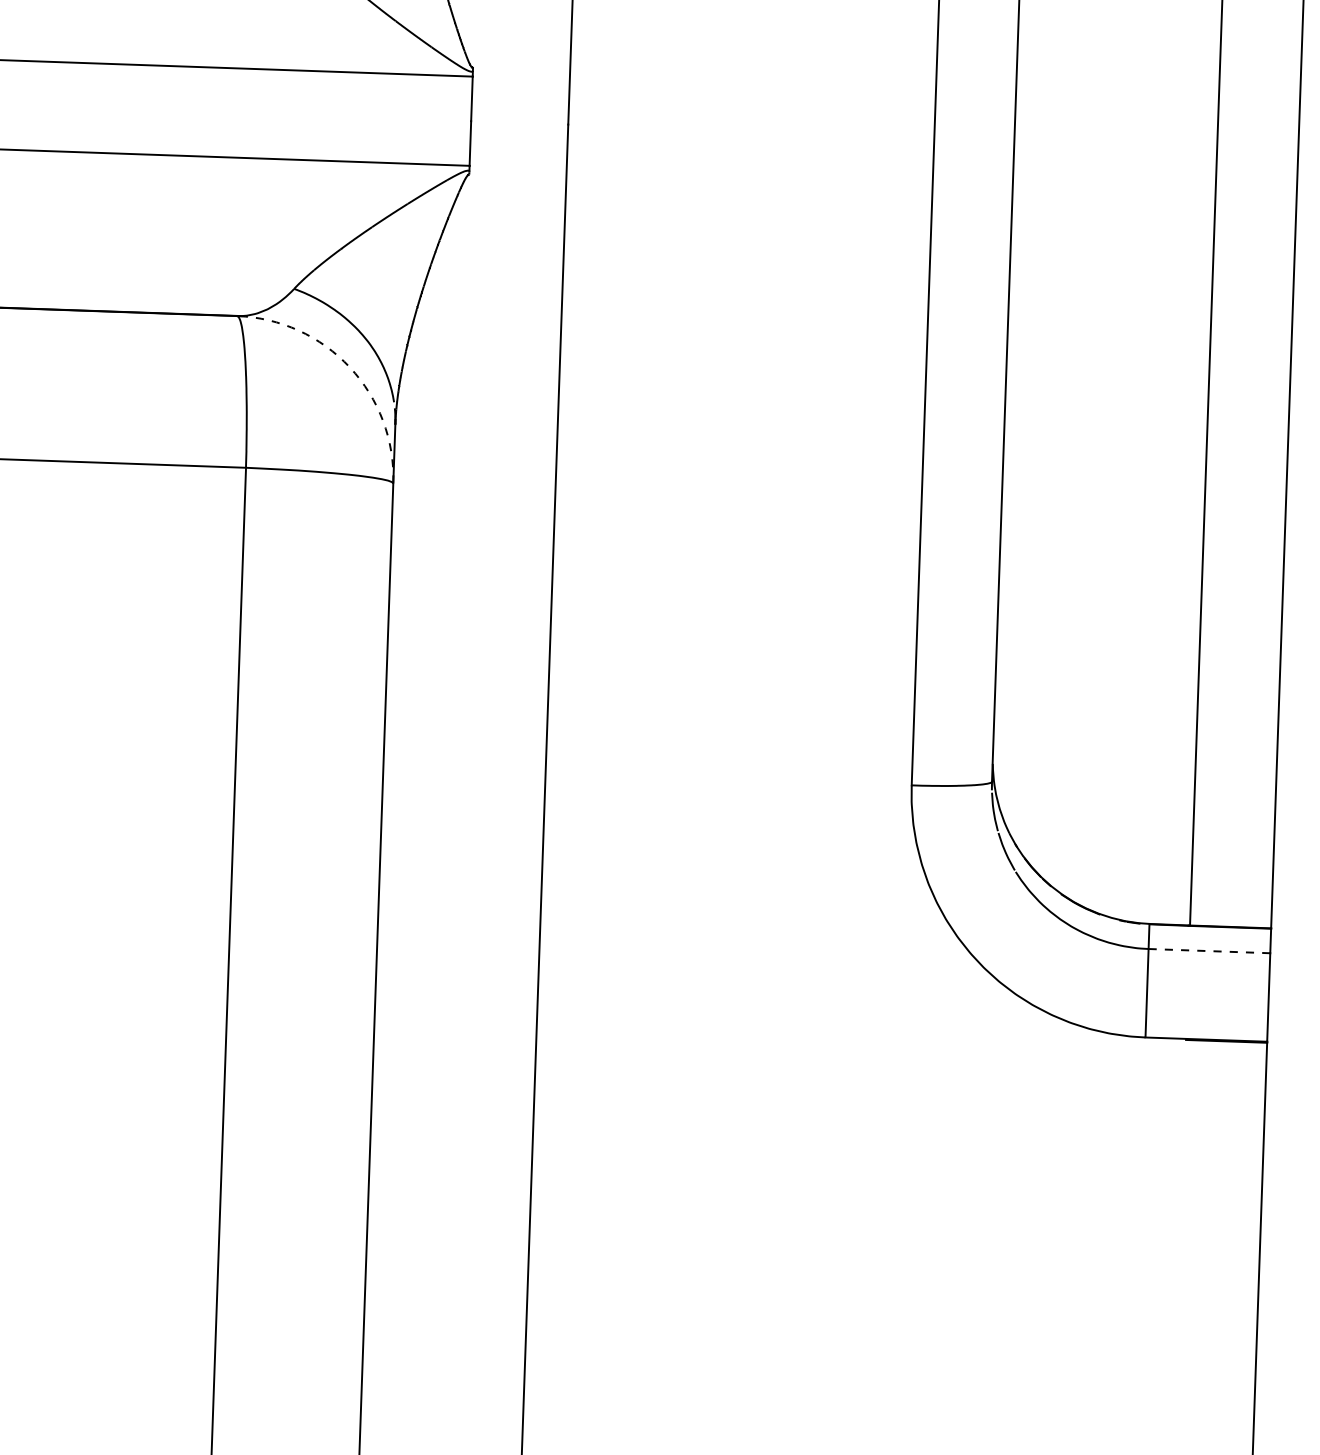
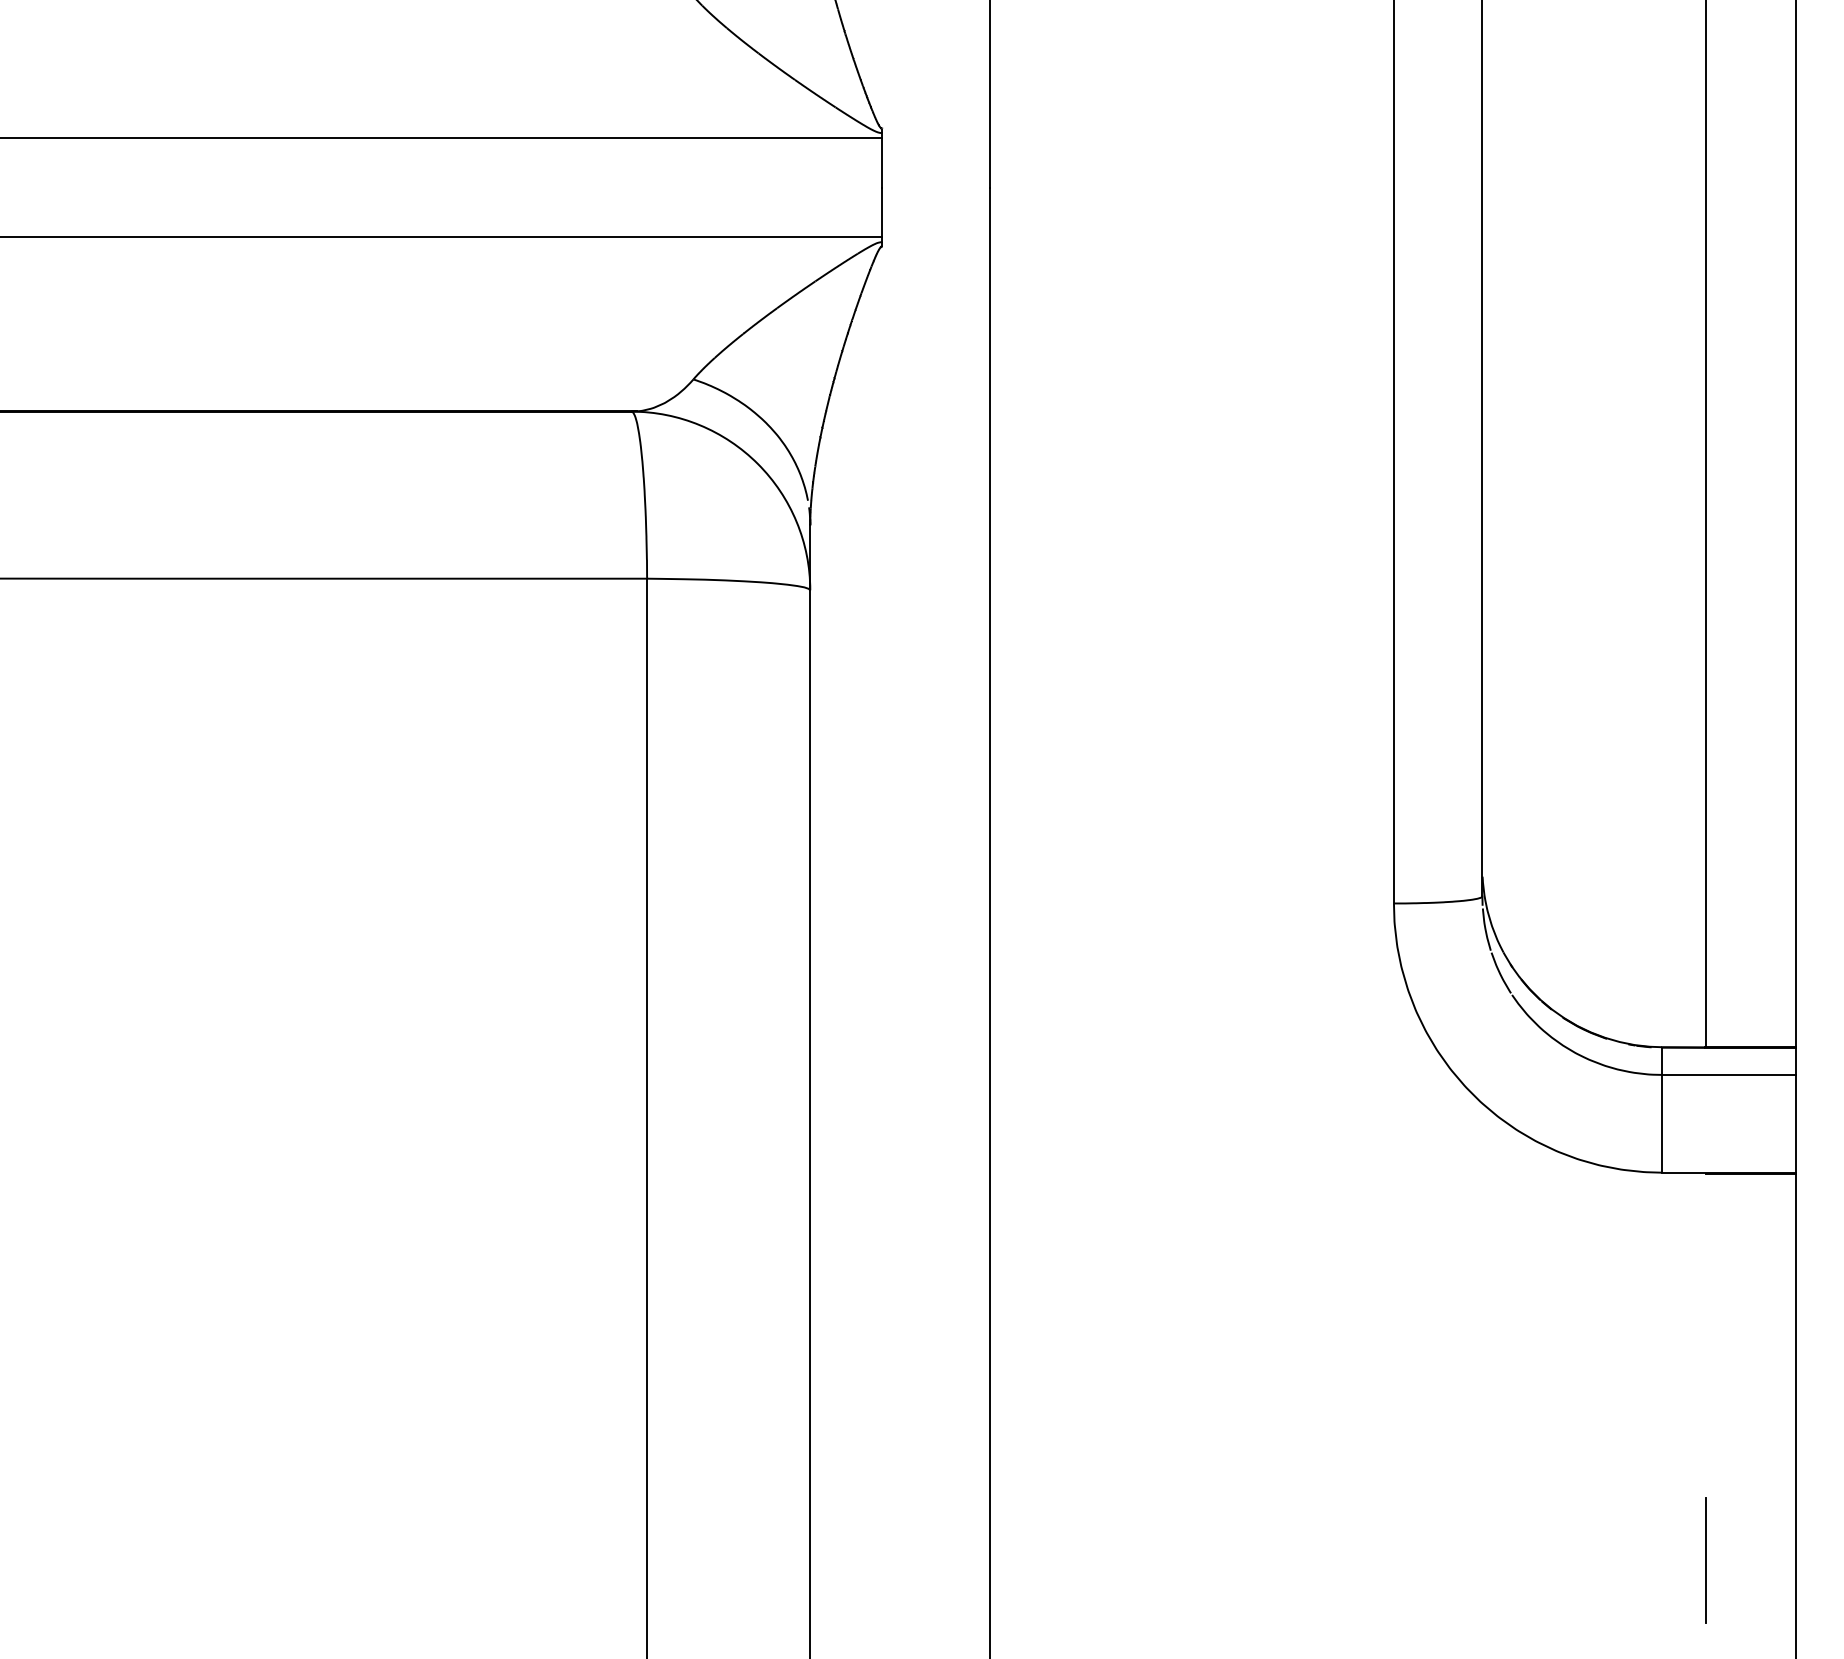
arc: (349, 367) -> (757, 463), dashed -> solid
line: (1210, 950) -> (1729, 1074), dashed -> solid
line: (1173, 1389) -> (1706, 1560), added

